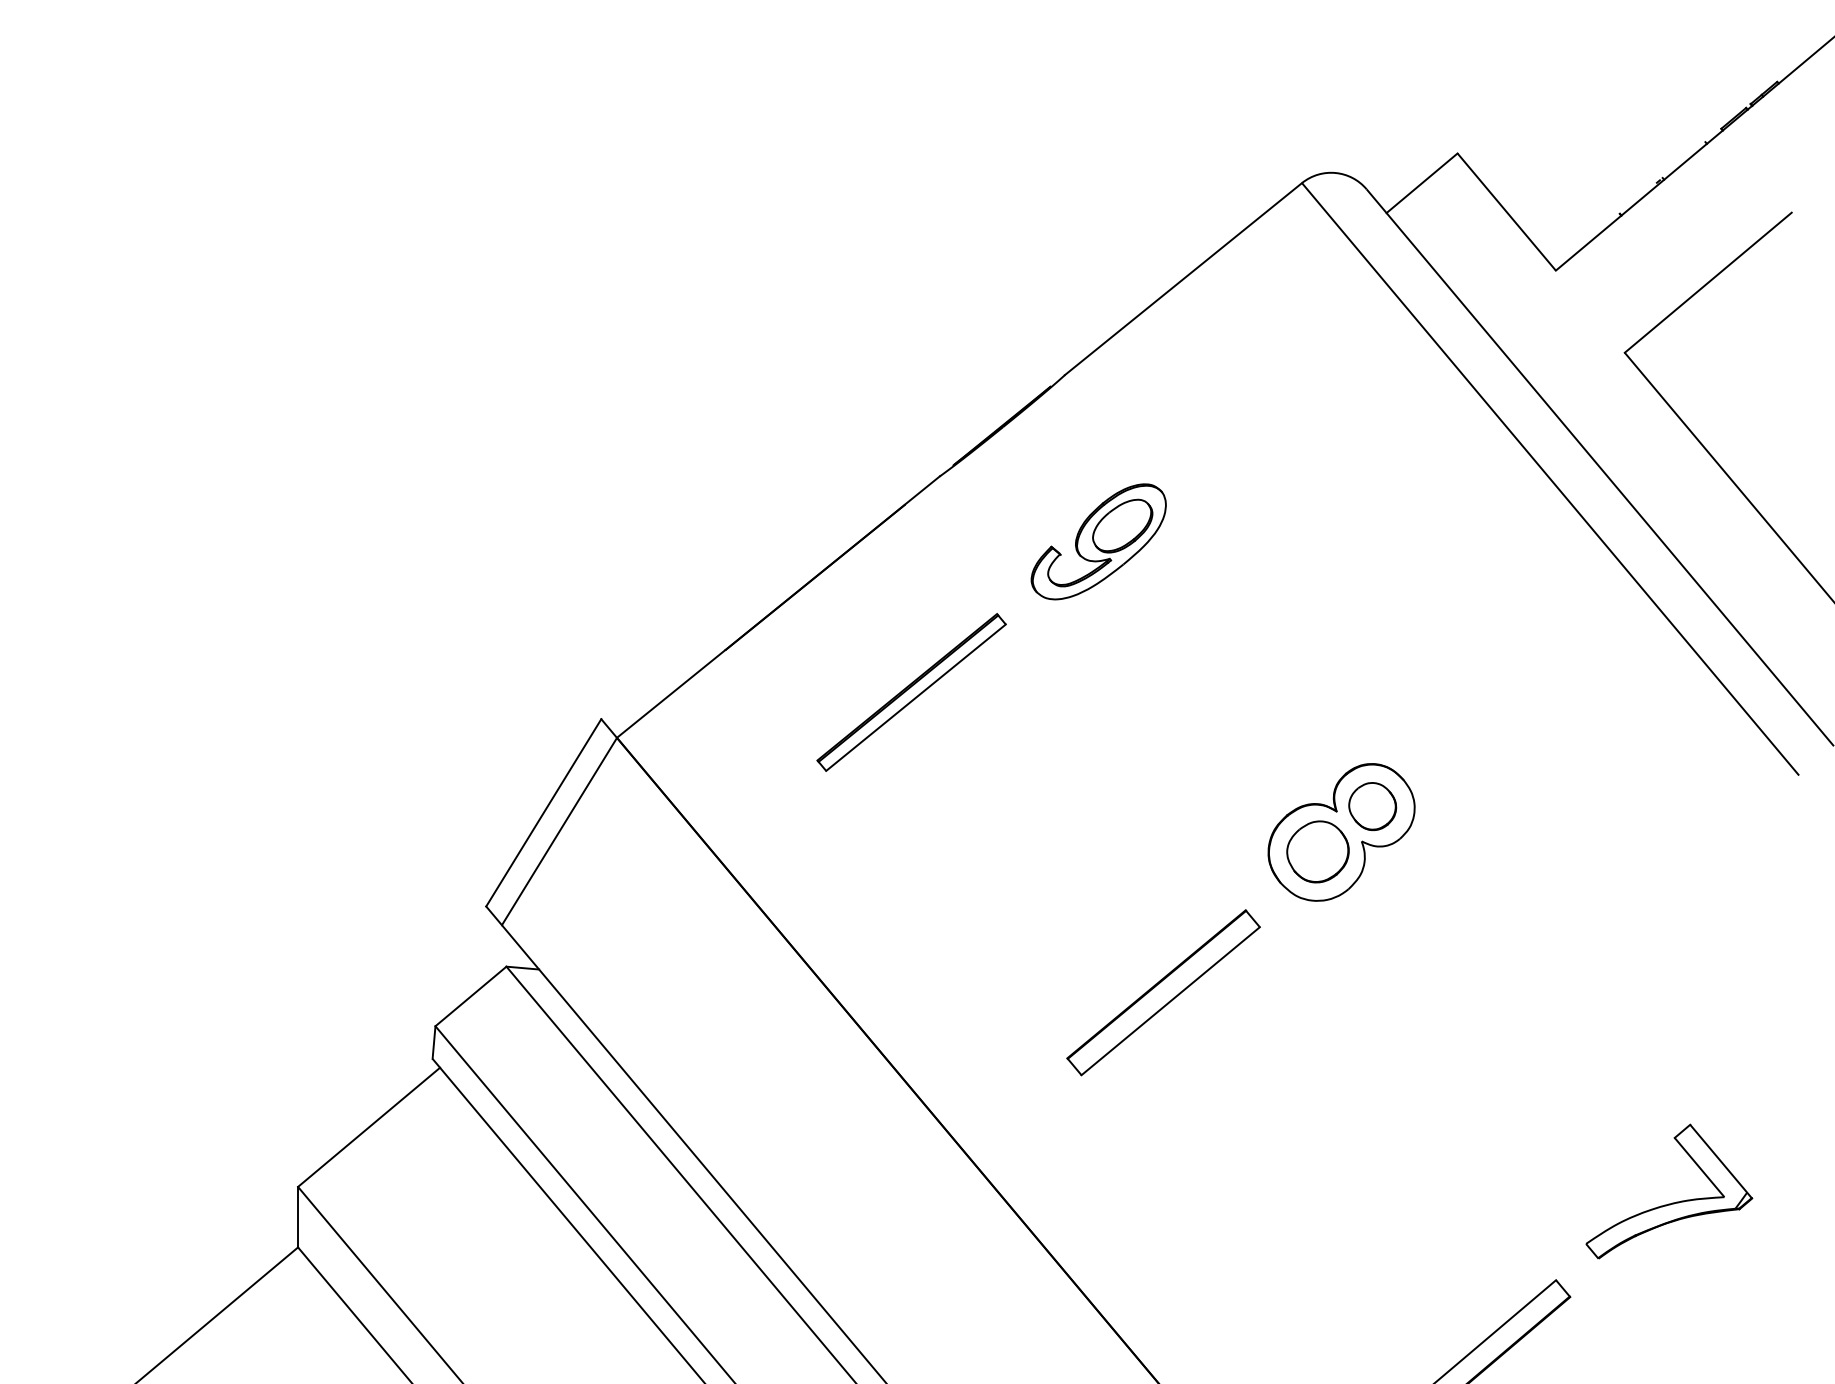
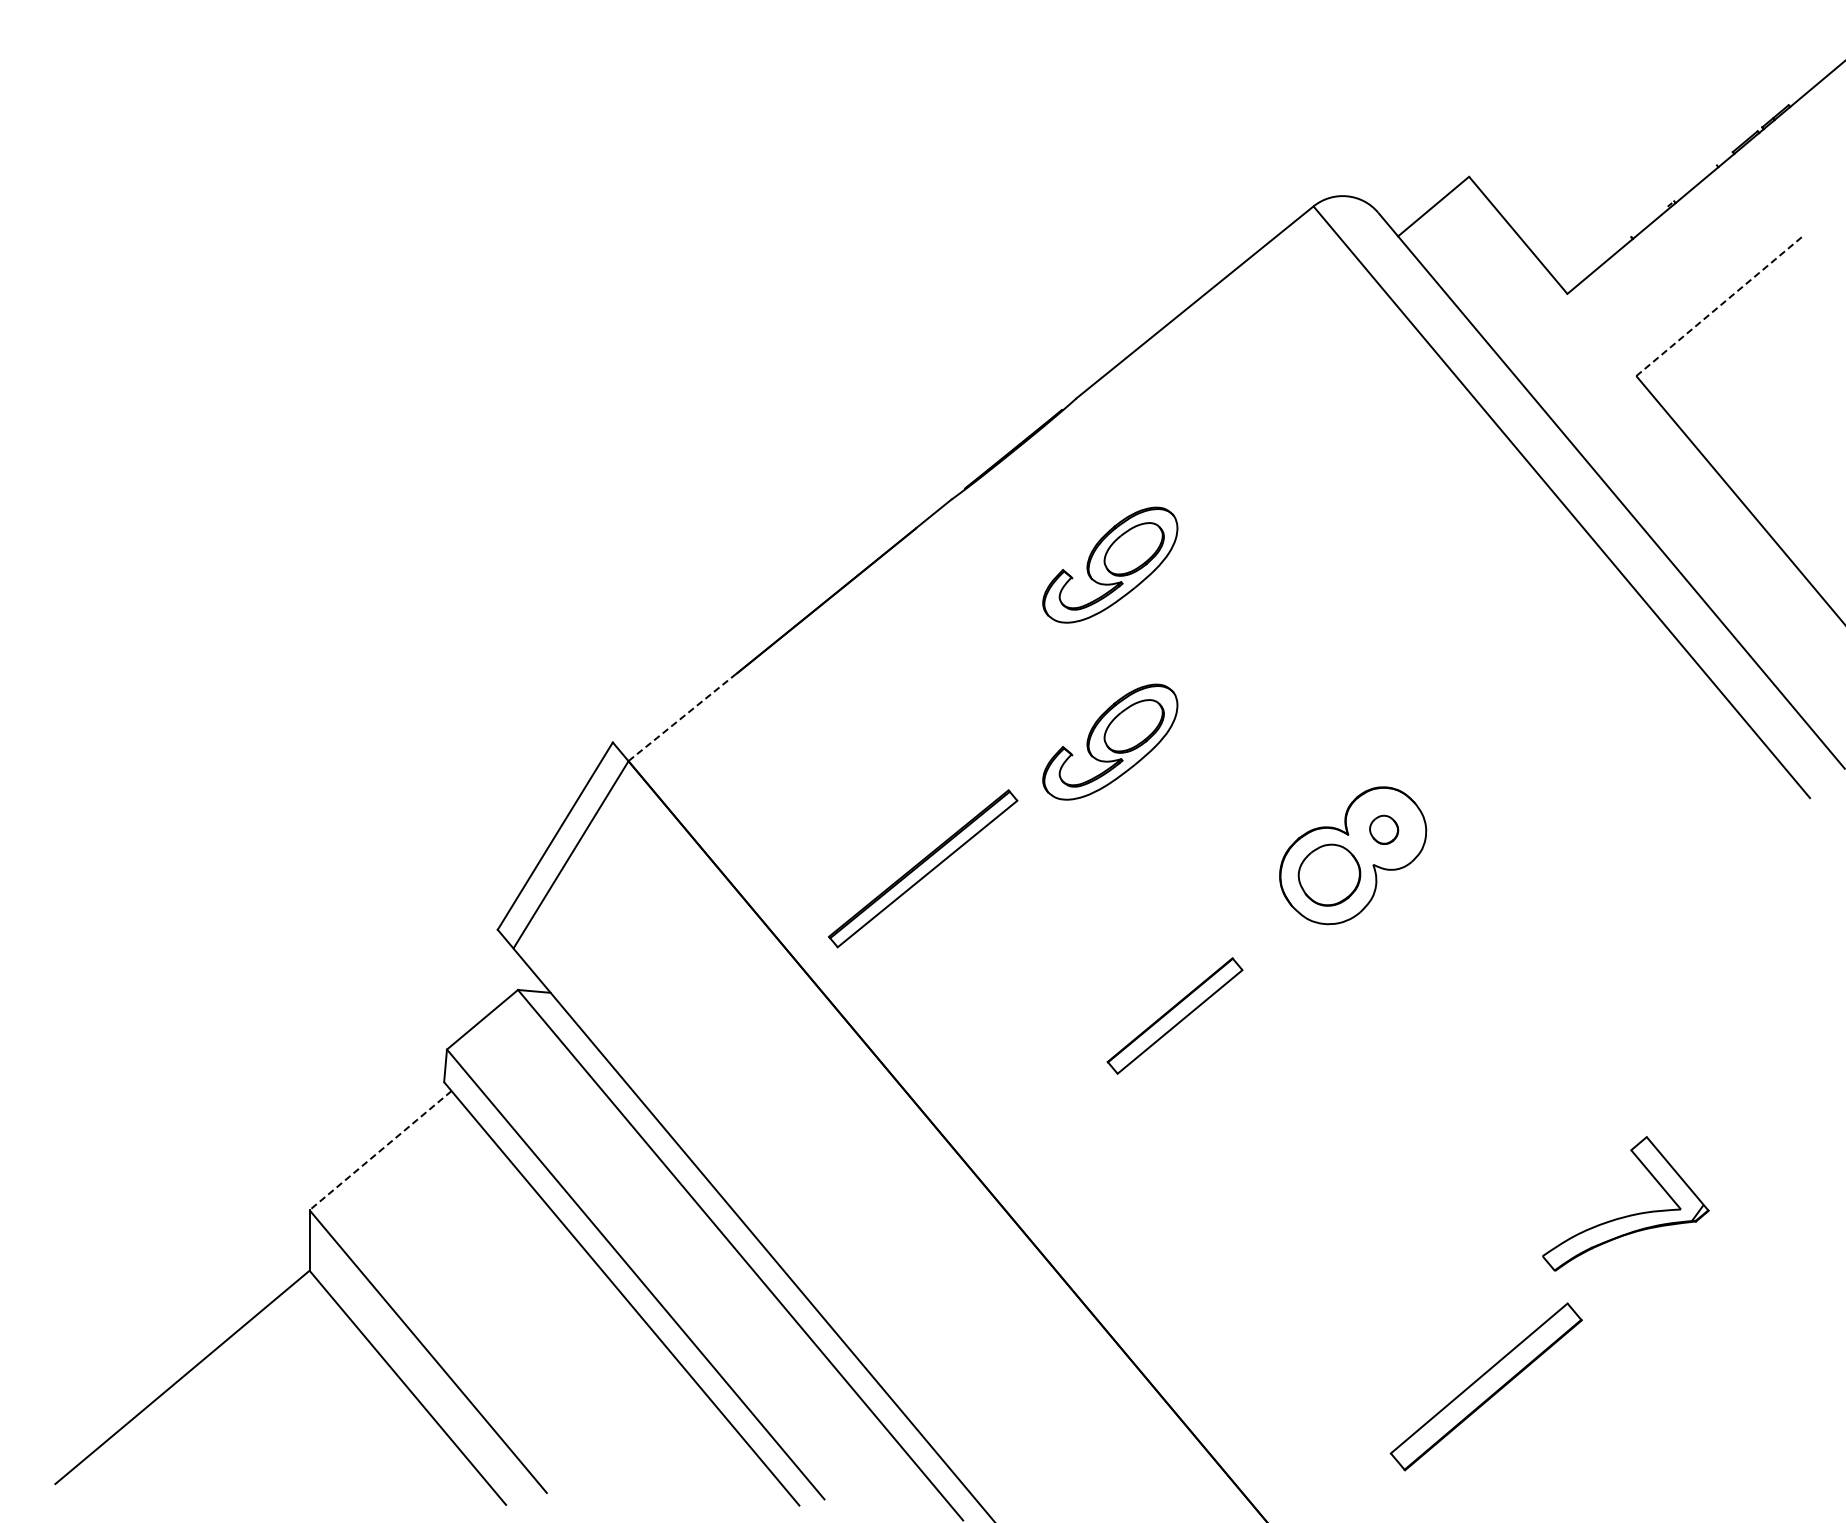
line: (1707, 283) -> (1719, 306), solid -> dashed
part: (911, 692) -> (923, 868), moved
line: (670, 694) -> (682, 717), solid -> dashed
part: (1098, 718) -> (1110, 741), added
part: (1371, 806) -> (1383, 829), size x0.6
part: (1162, 992) -> (1174, 1015), size x0.7
line: (368, 1127) -> (380, 1150), solid -> dashed
part: (1669, 1203) -> (1626, 1215), moved

